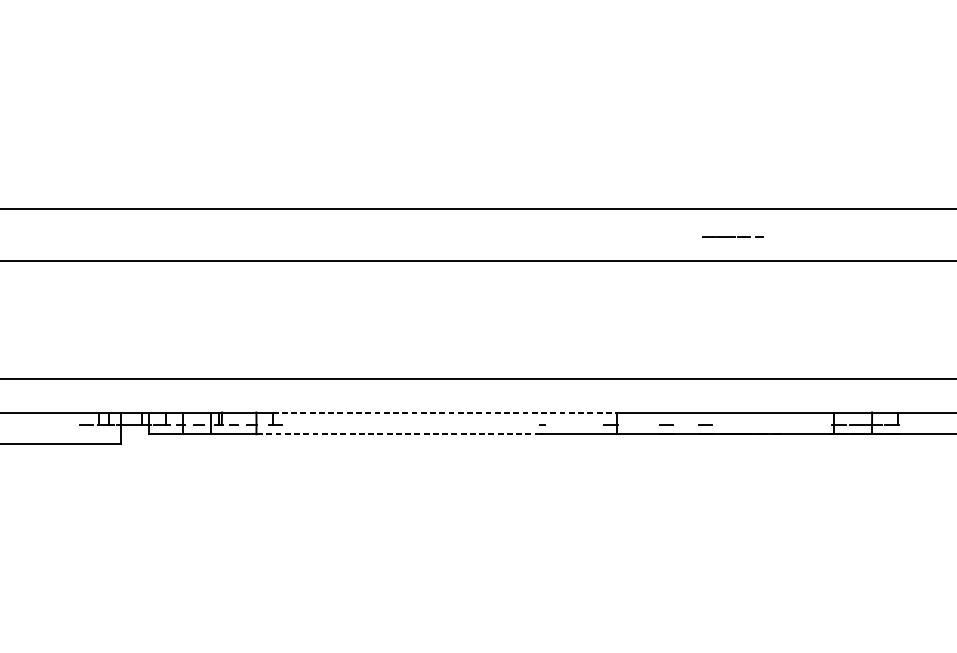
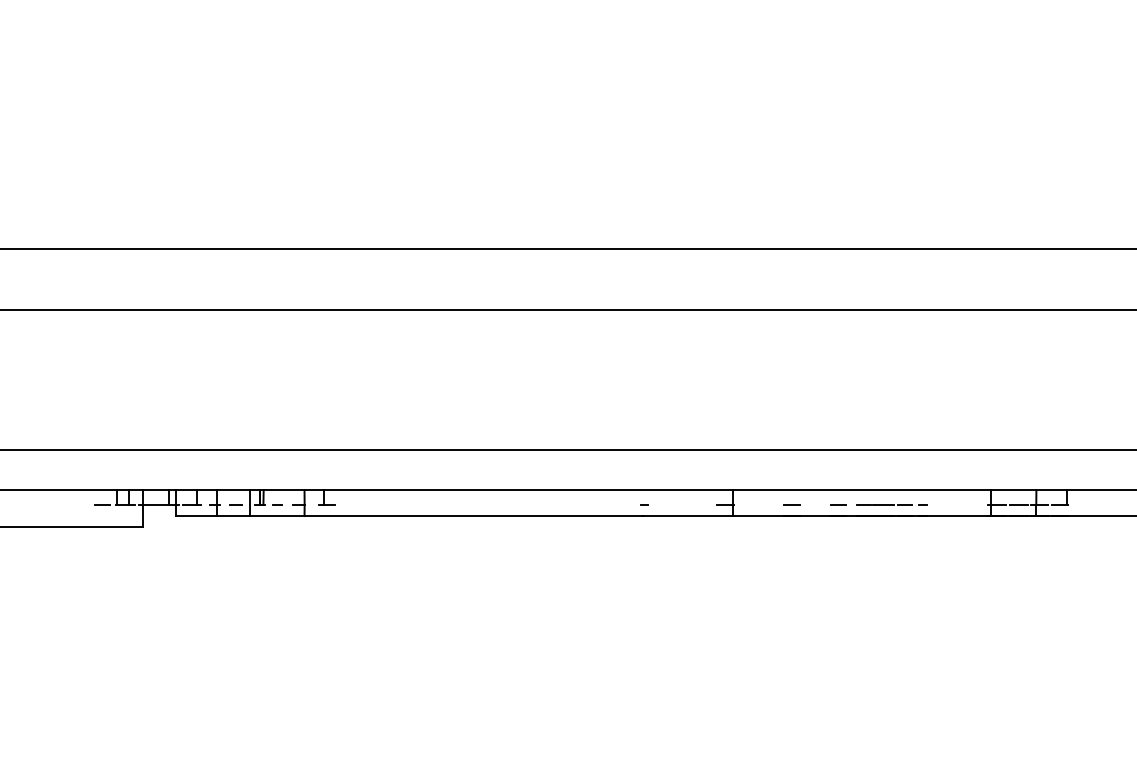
line: (732, 236) -> (891, 504), moved
line: (444, 412) -> (528, 490), dashed -> solid
line: (398, 434) -> (473, 516), dashed -> solid

